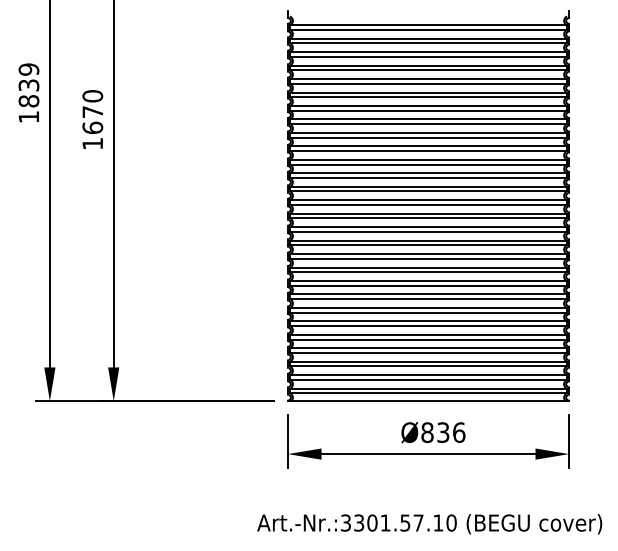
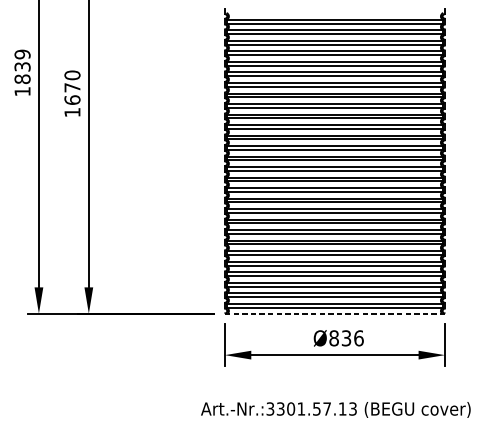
line: (428, 401) -> (334, 314), solid -> dashed
text: (451, 522) -> (352, 408), Art.-Nr.:3301.57.10 -> Art.-Nr.:3301.57.13

